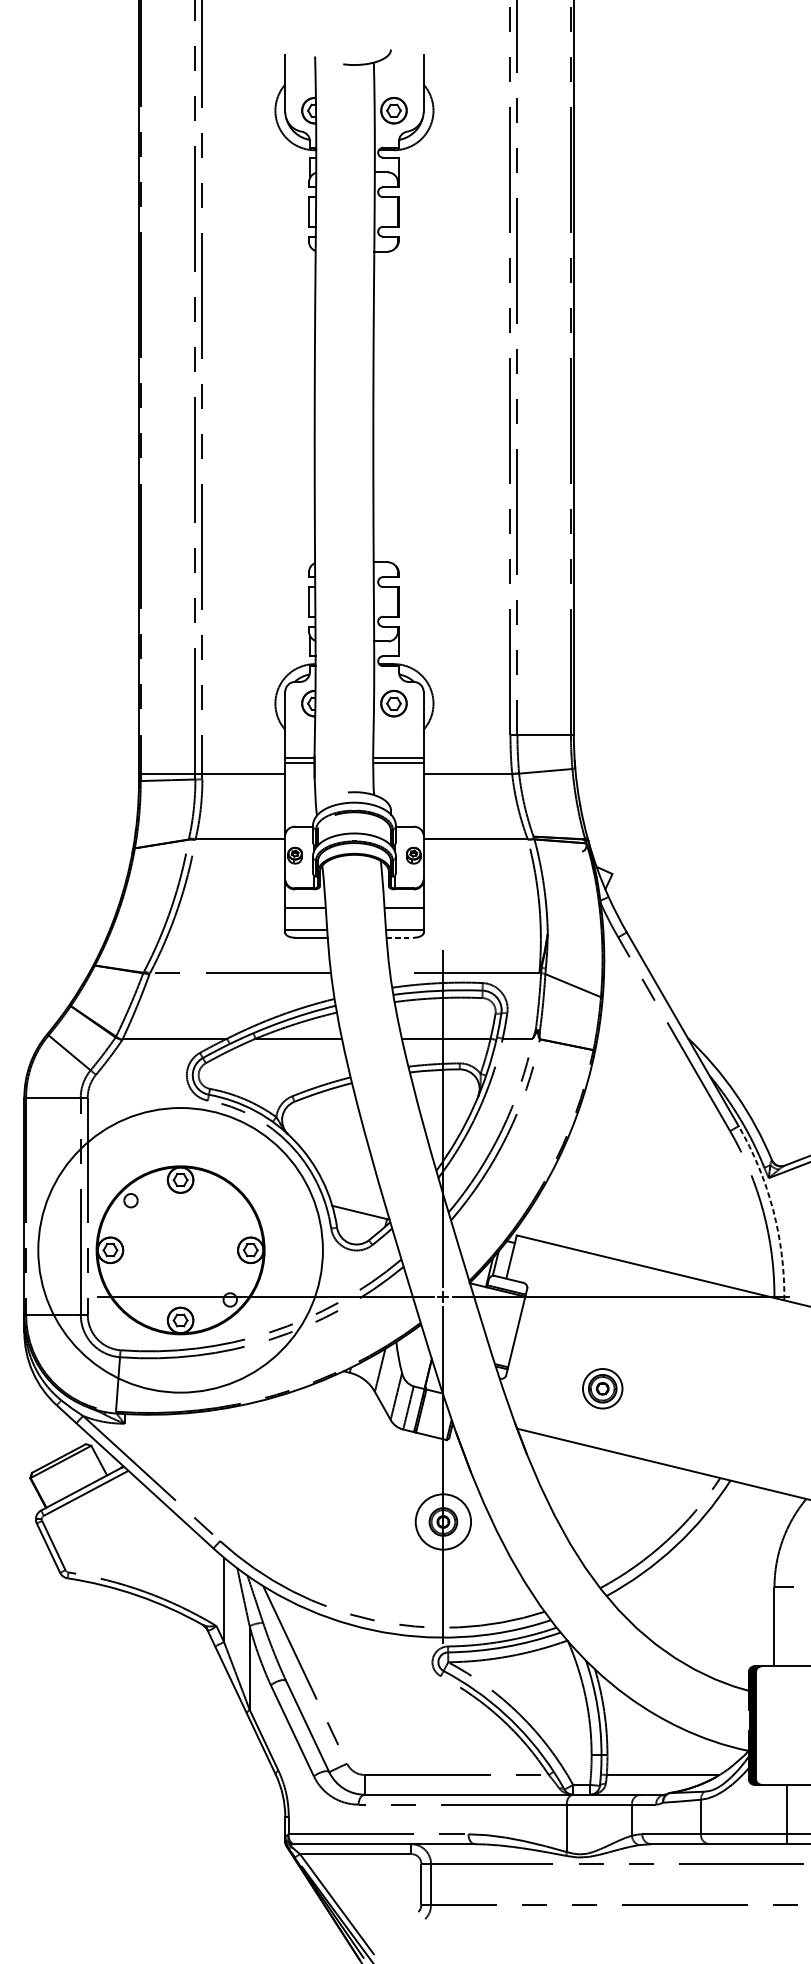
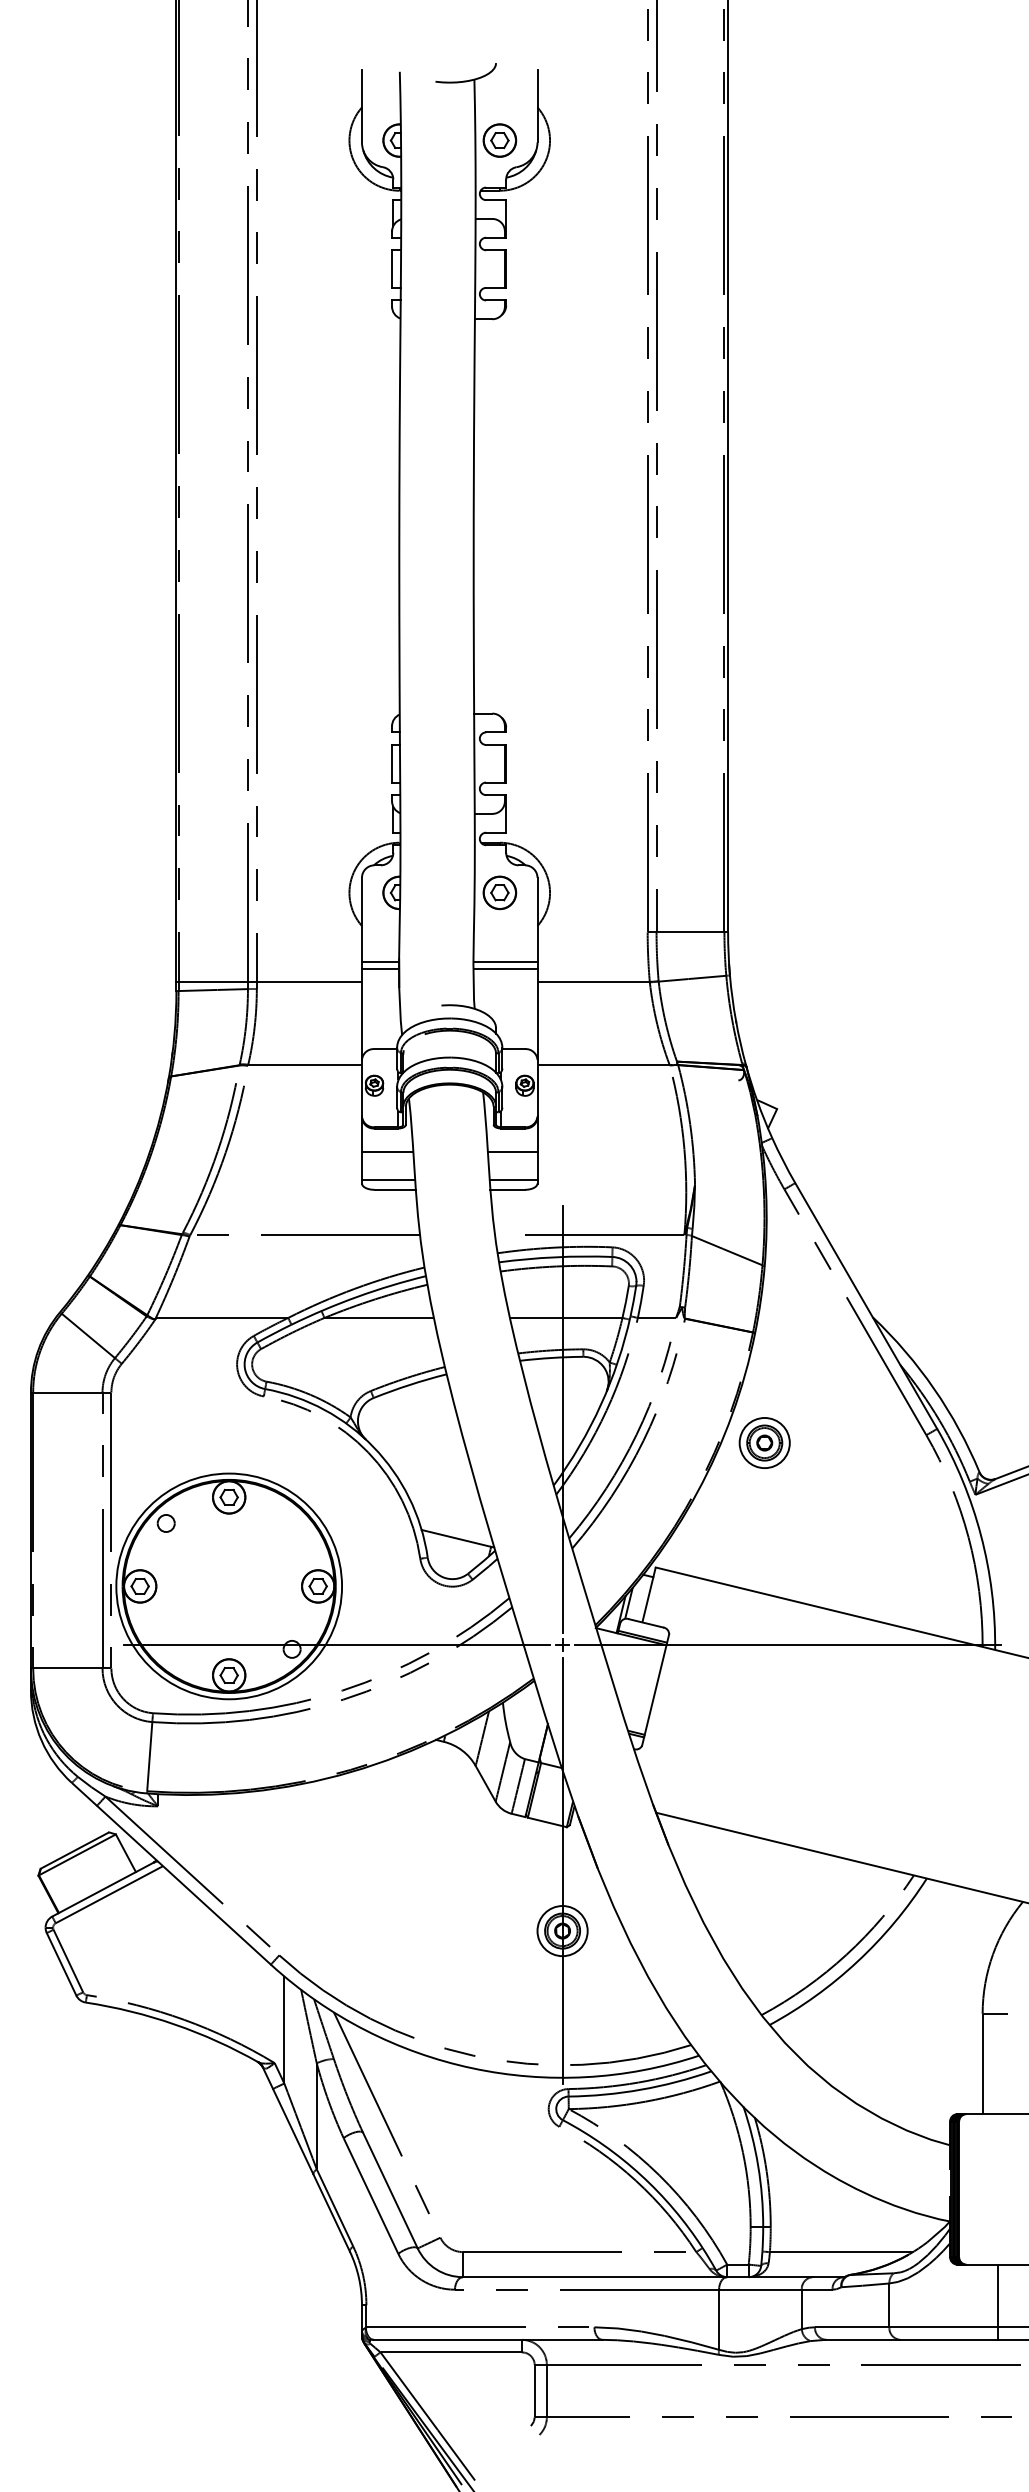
line: (400, 937) -> (508, 1189), dashed -> solid
arc: (773, 1210) -> (981, 1535), dashed -> solid
circle: (180, 1250) -> (229, 1586), size x0.62
part: (602, 1388) -> (764, 1442), moved
circle: (443, 1522) -> (562, 1931), size x0.71

